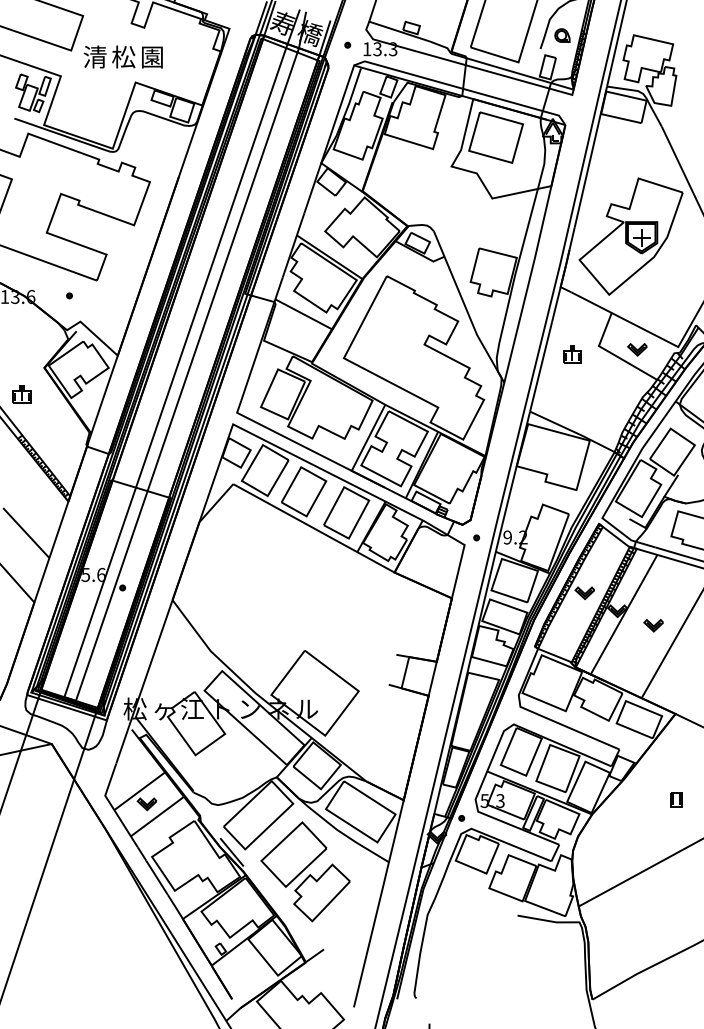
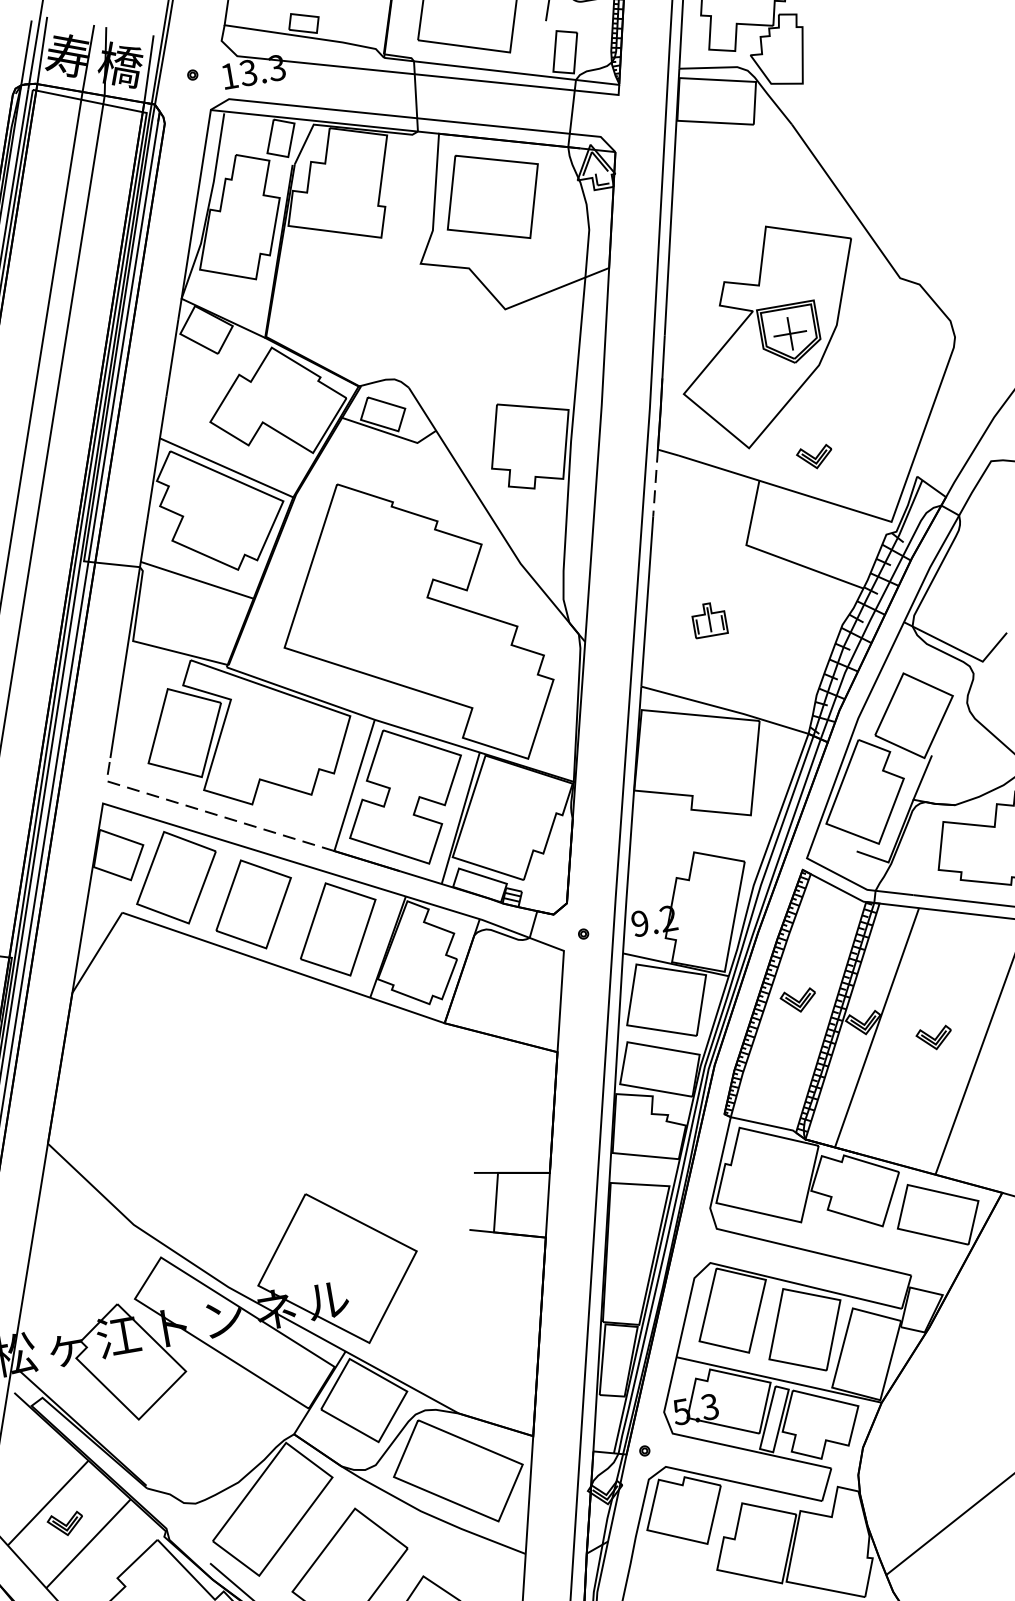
line: (556, 305) -> (656, 484), solid -> dashed
part: (637, 349) -> (814, 457), moved
part: (572, 354) -> (709, 620), moved
line: (287, 438) -> (206, 812), solid -> dashed

